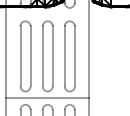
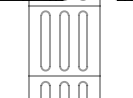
line: (47, 14) -> (64, 5), added

